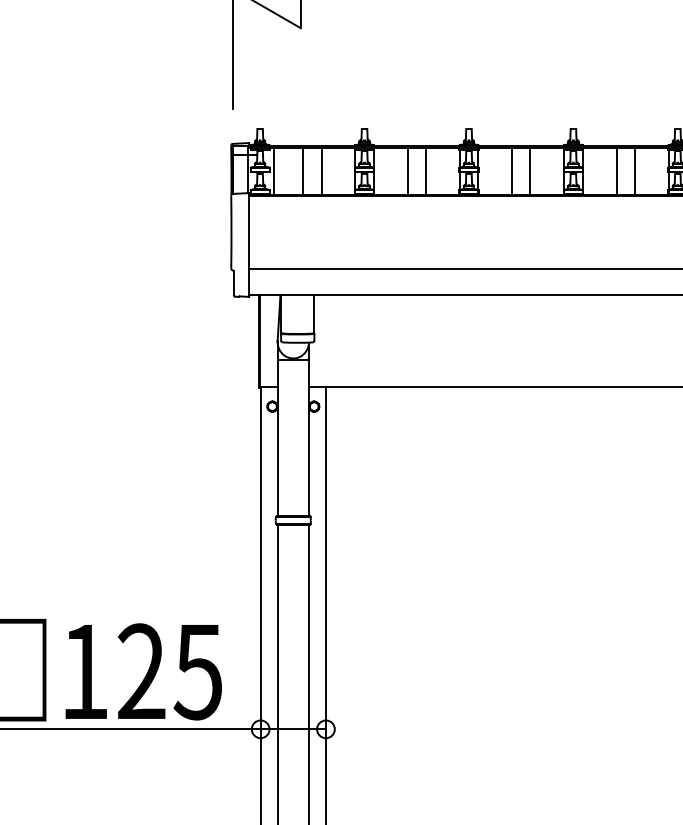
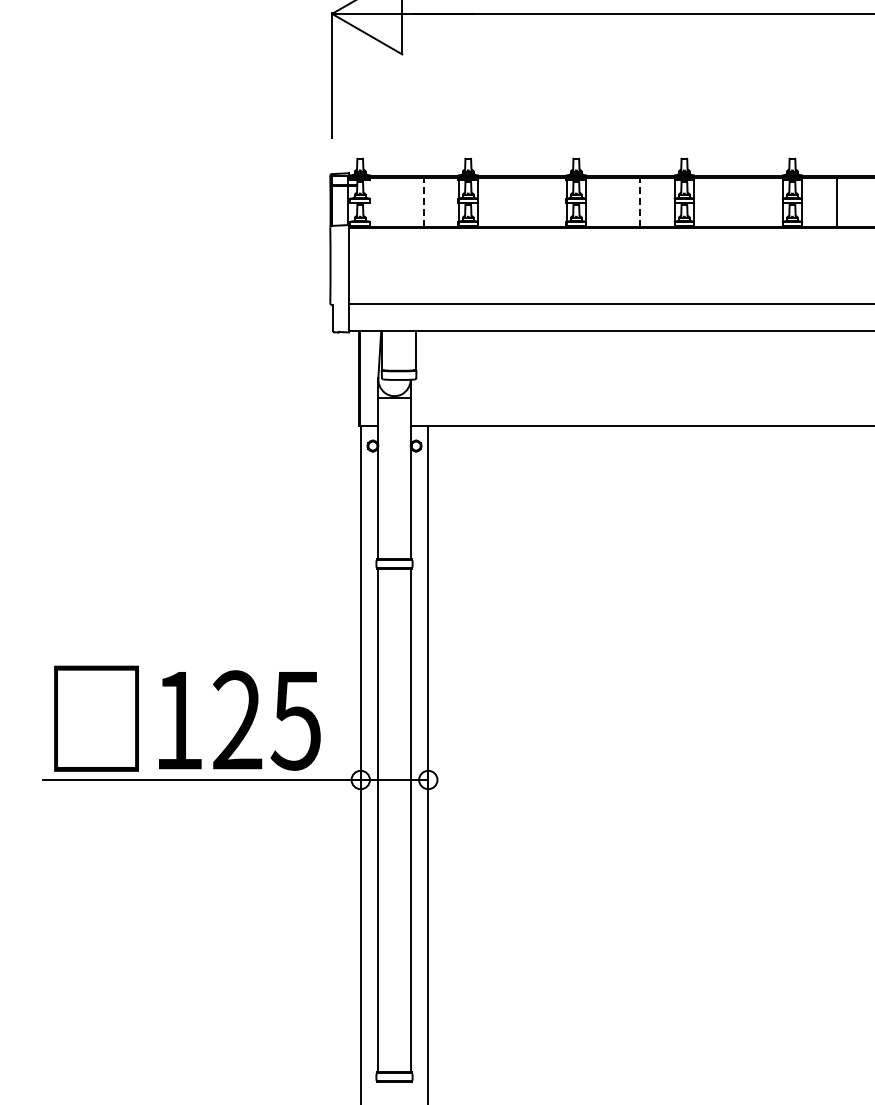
line: (273, 171) -> (374, 202), removed
line: (302, 171) -> (404, 202), removed
line: (321, 171) -> (423, 202), solid -> dashed
line: (407, 171) -> (512, 202), removed
line: (425, 171) -> (531, 202), removed
line: (511, 171) -> (620, 202), removed
line: (530, 171) -> (639, 202), solid -> dashed
line: (616, 171) -> (728, 202), removed
line: (634, 171) -> (747, 202), removed

